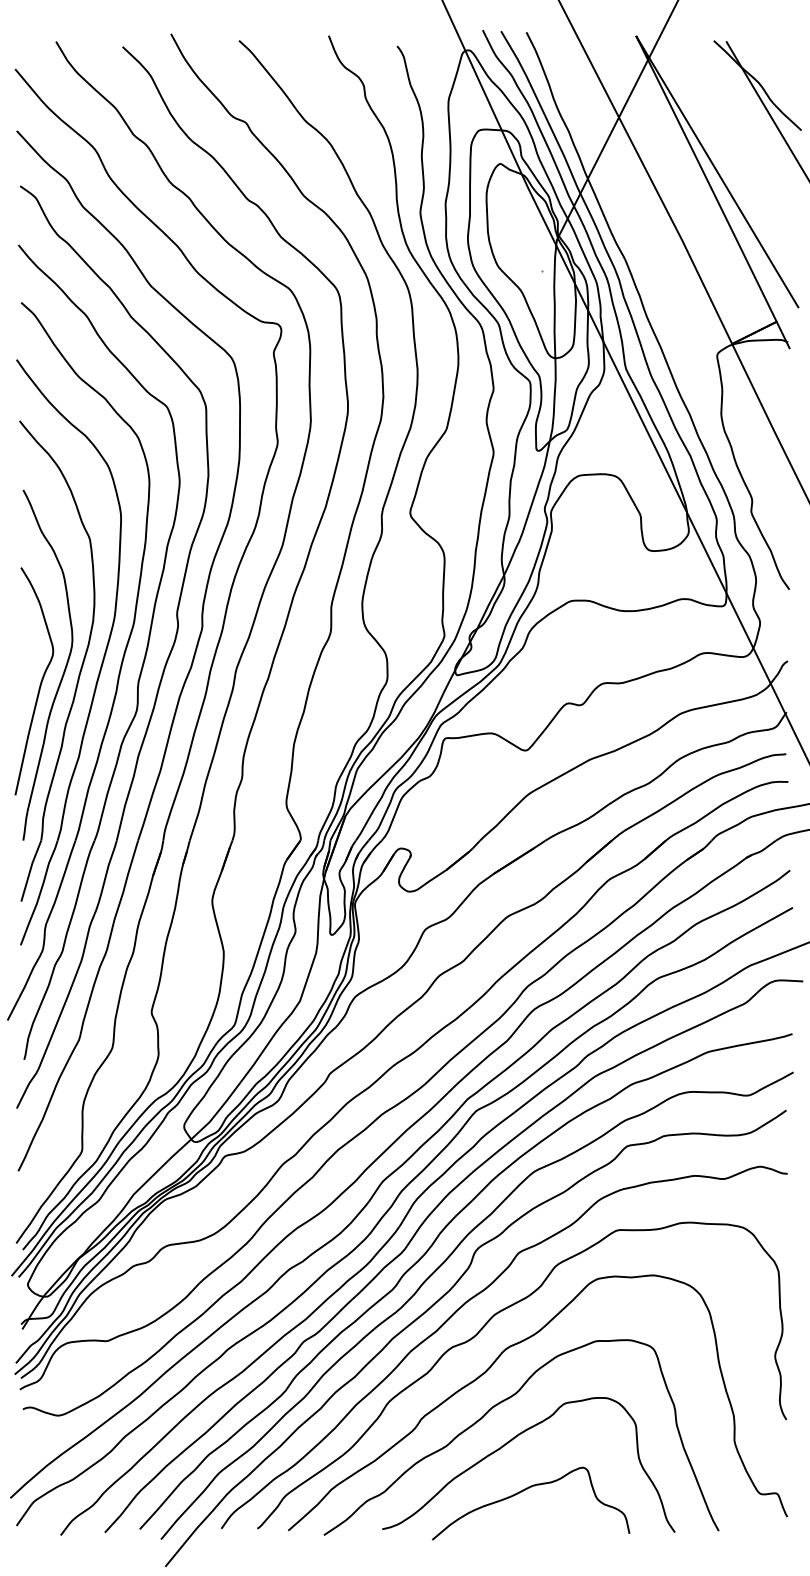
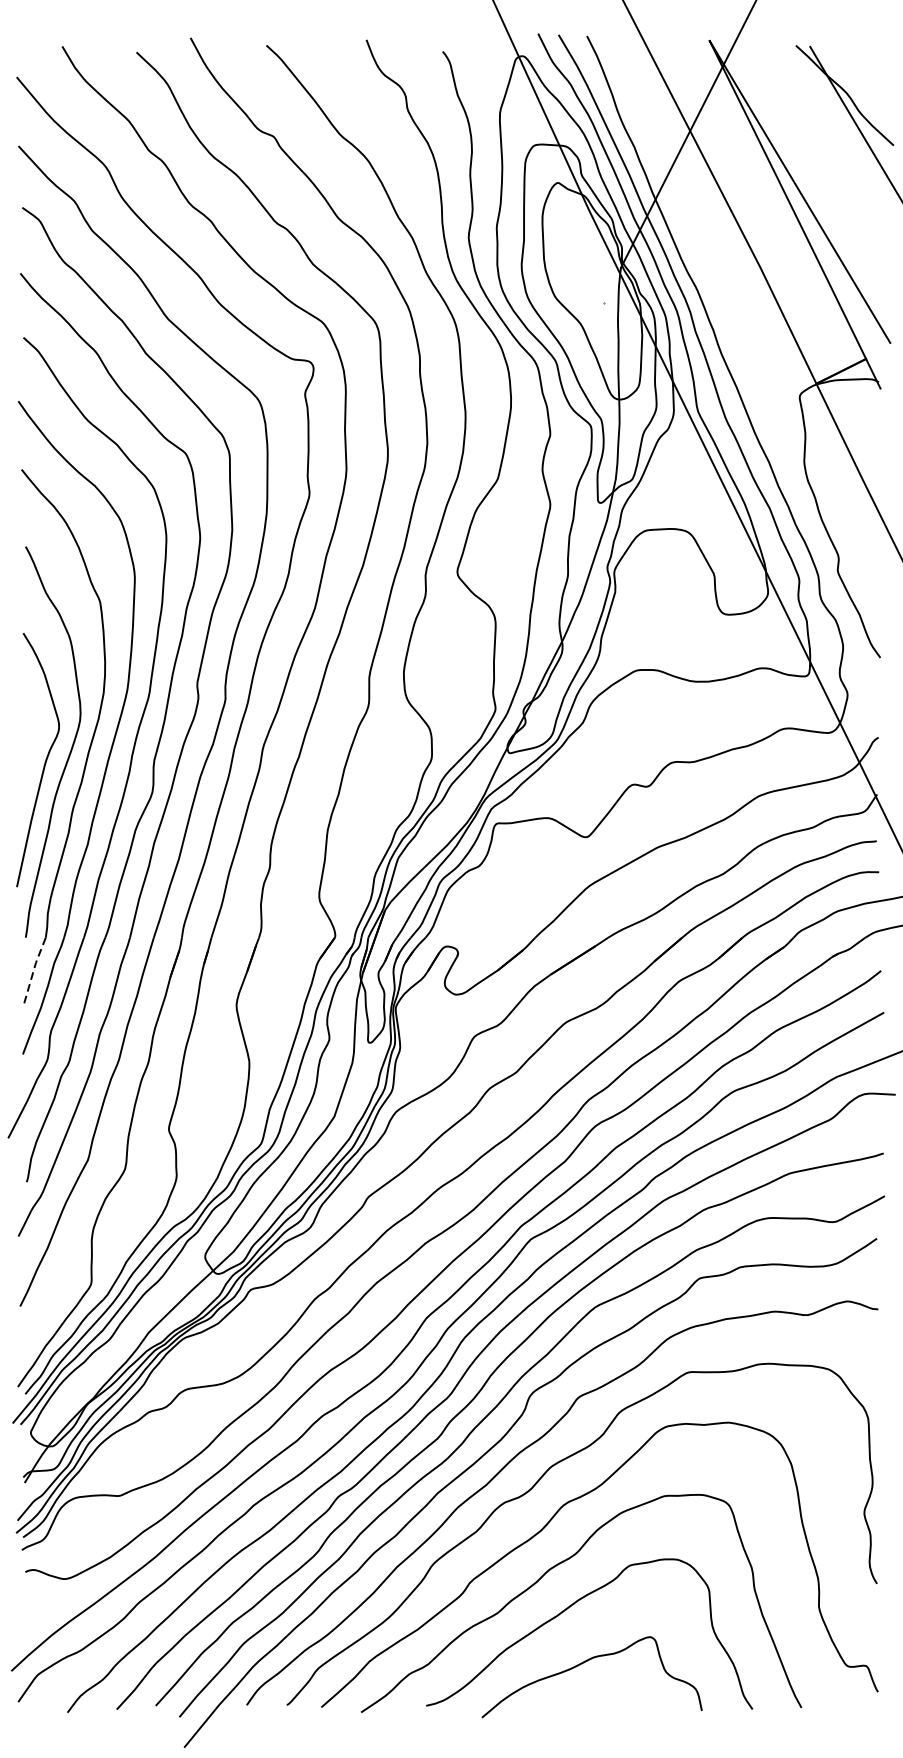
line: (30, 870) -> (33, 971), solid -> dashed

